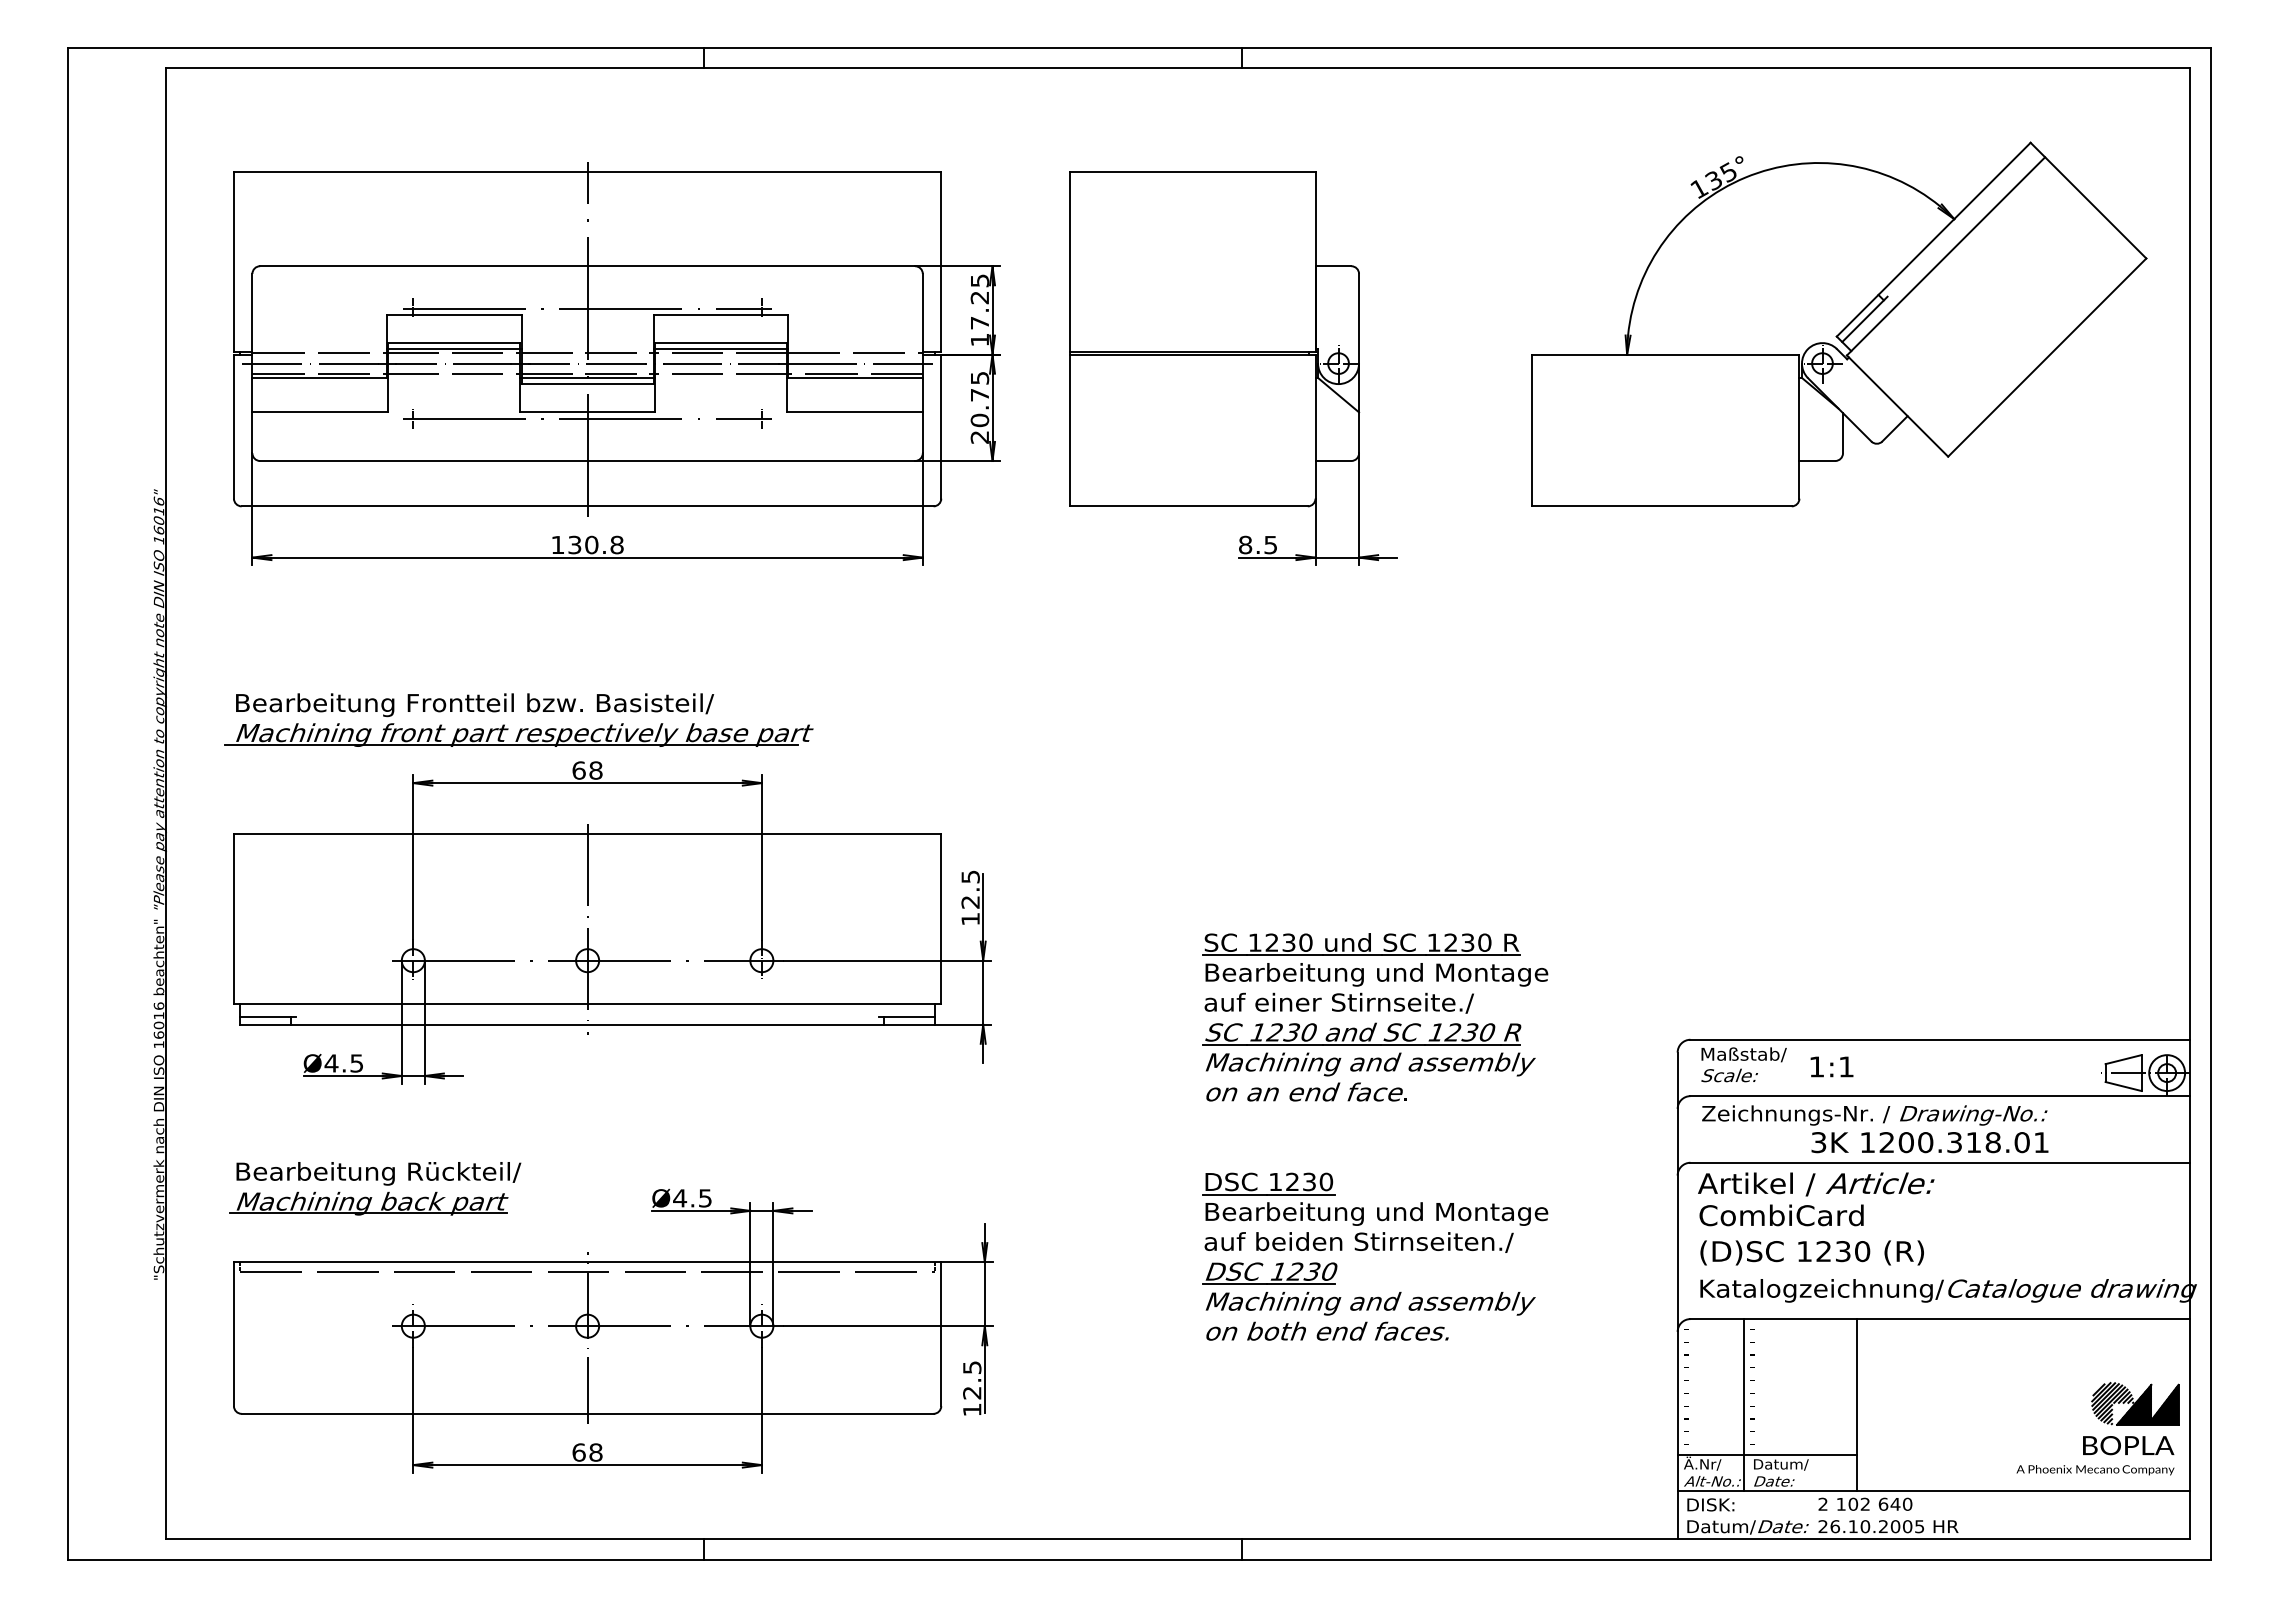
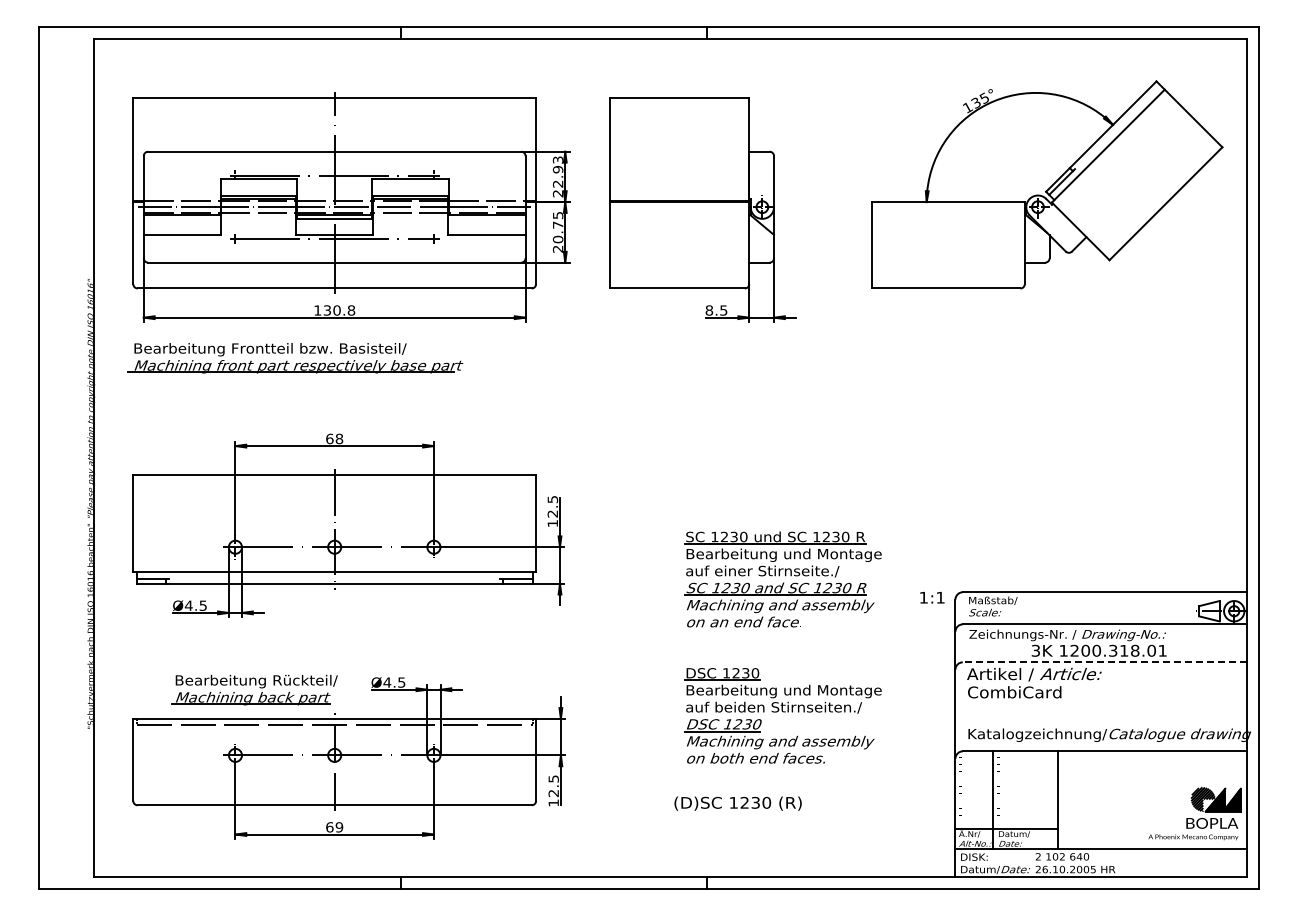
text: (978, 309) -> (557, 176), 17.25 -> 22.93
part: (518, 720) -> (295, 358), moved
text: (1832, 1066) -> (932, 597), moved
line: (1939, 1163) -> (1104, 662), solid -> dashed
part: (374, 1187) -> (254, 689), moved
text: (1811, 1252) -> (737, 803), moved
text: (596, 1452) -> (339, 827), 68 -> 69

